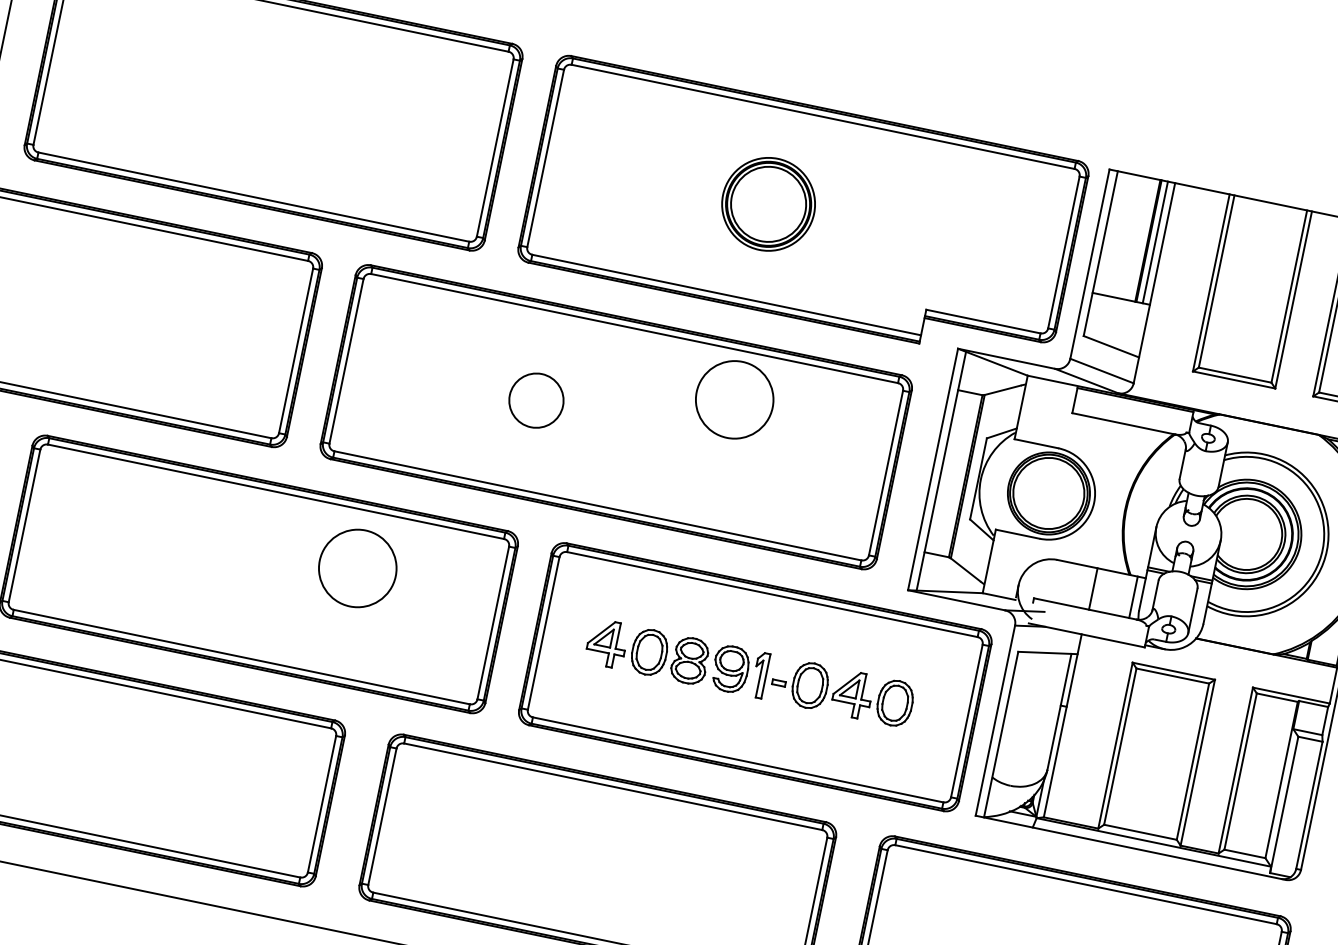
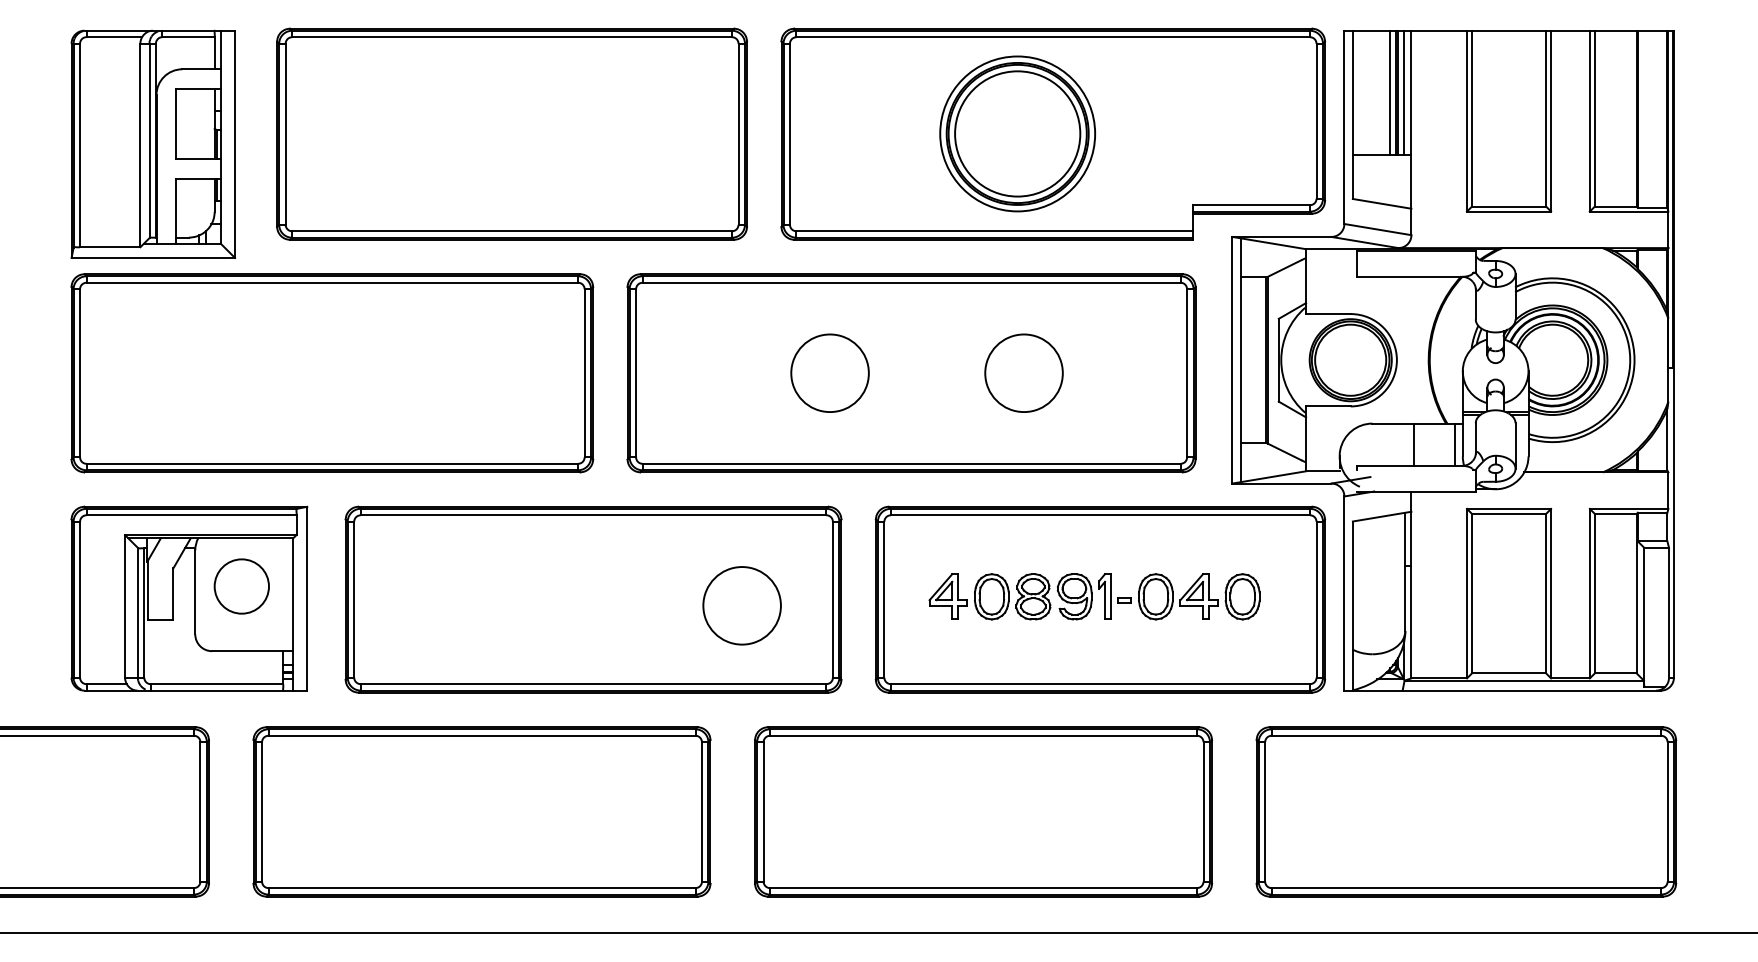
part: (768, 203) -> (1017, 133), size x1.67
line: (1141, 239) -> (1389, 92), added
circle: (734, 398) -> (1023, 372), moved
circle: (535, 400) -> (829, 373), size x1.43
circle: (357, 568) -> (741, 605), moved

